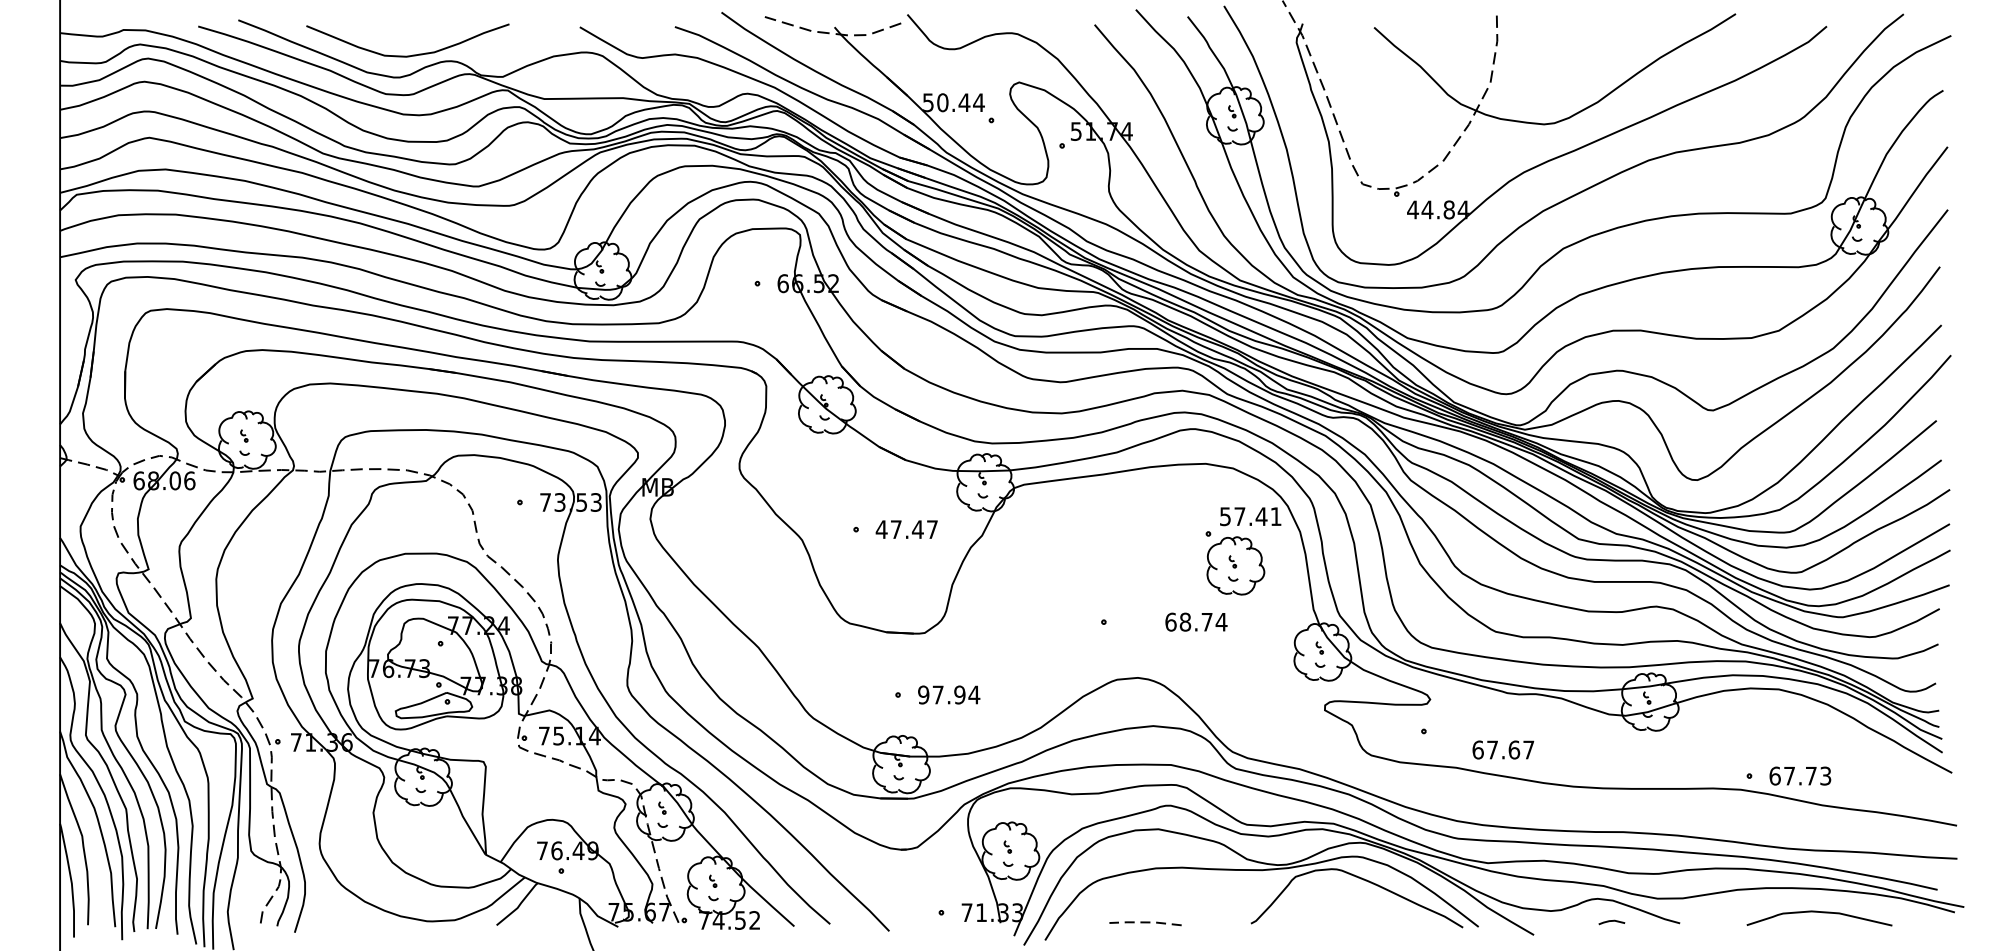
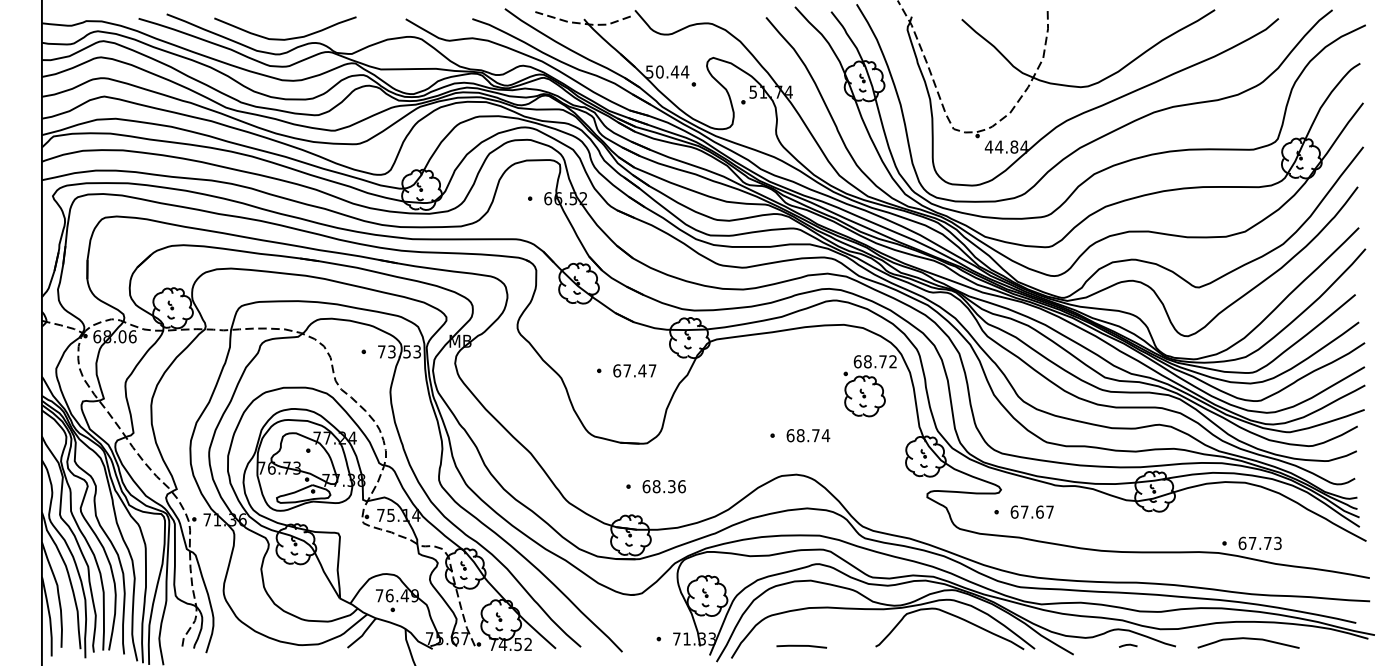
text: (1249, 516) -> (874, 361), 57.41 -> 68.72
text: (880, 529) -> (616, 370), 47.47 -> 67.47
text: (1196, 621) -> (808, 435), moved
text: (949, 694) -> (664, 486), 97.94 -> 68.36
text: (1502, 749) -> (1031, 511), moved
curve: (1819, 913) -> (1248, 639), moved
line: (1145, 921) -> (801, 645), dashed -> solid

